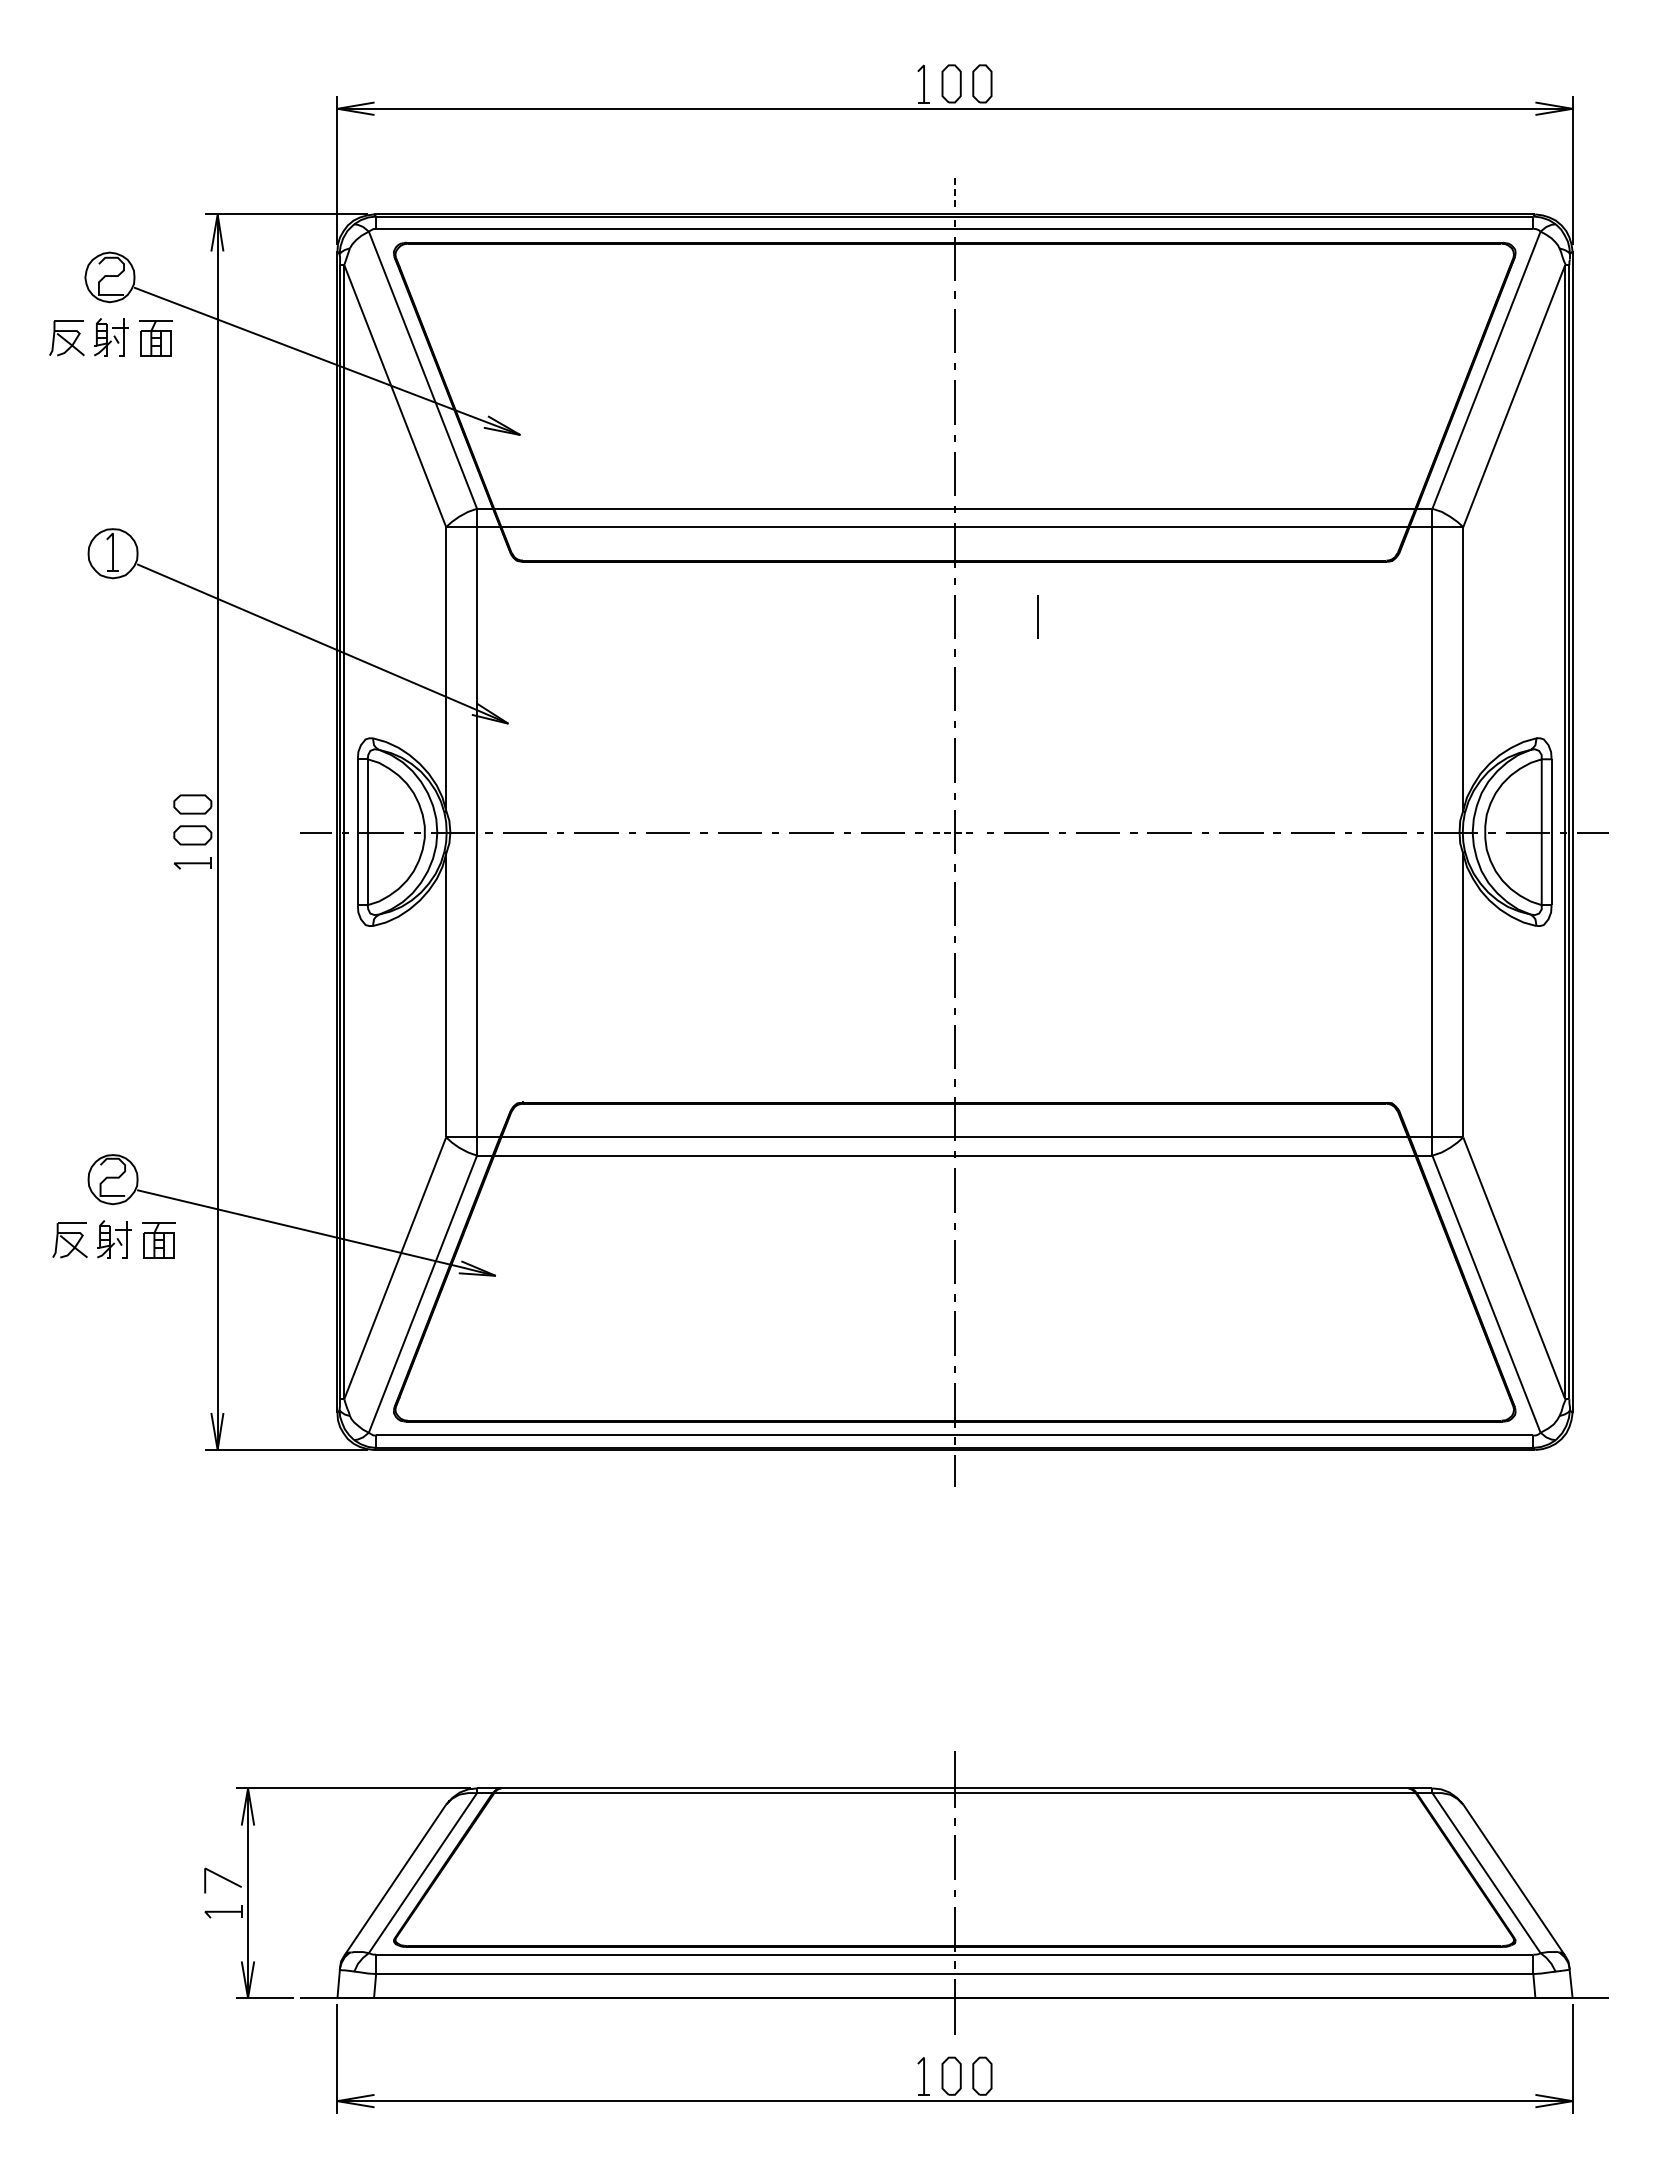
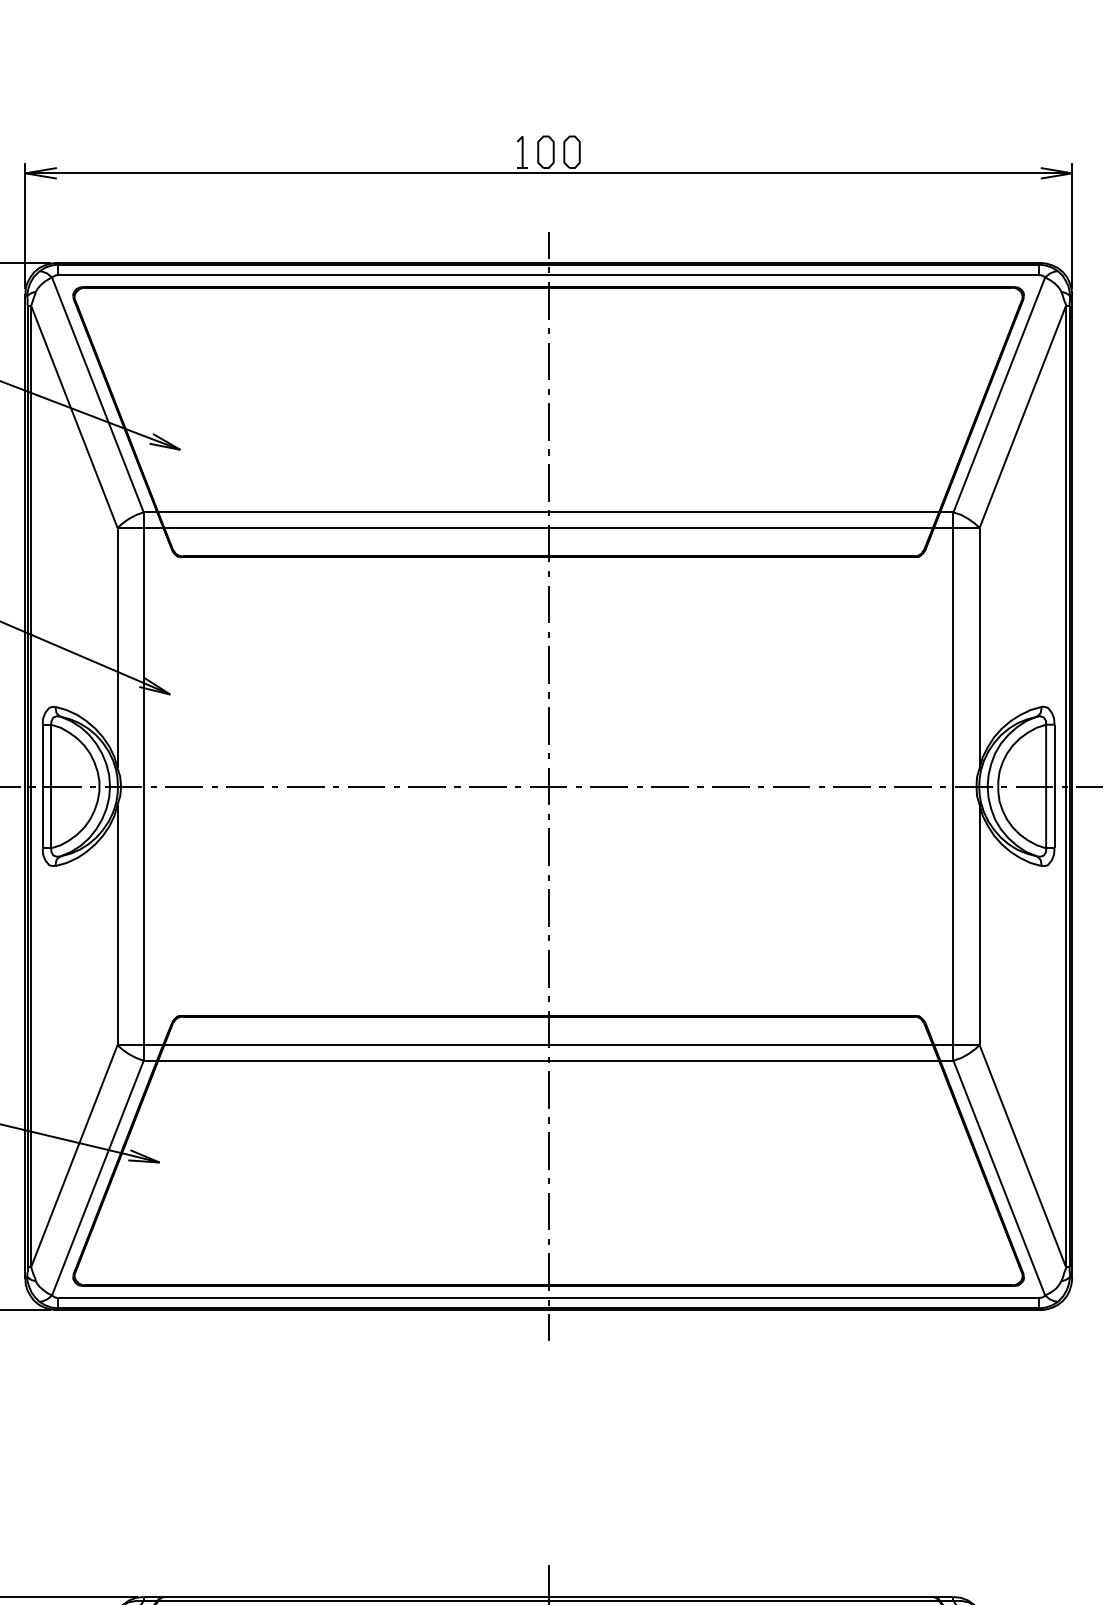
line: (954, 193) -> (548, 245), dashed -> solid
line: (1037, 616) -> (618, 603), removed
line: (955, 832) -> (549, 786), dashed -> solid

